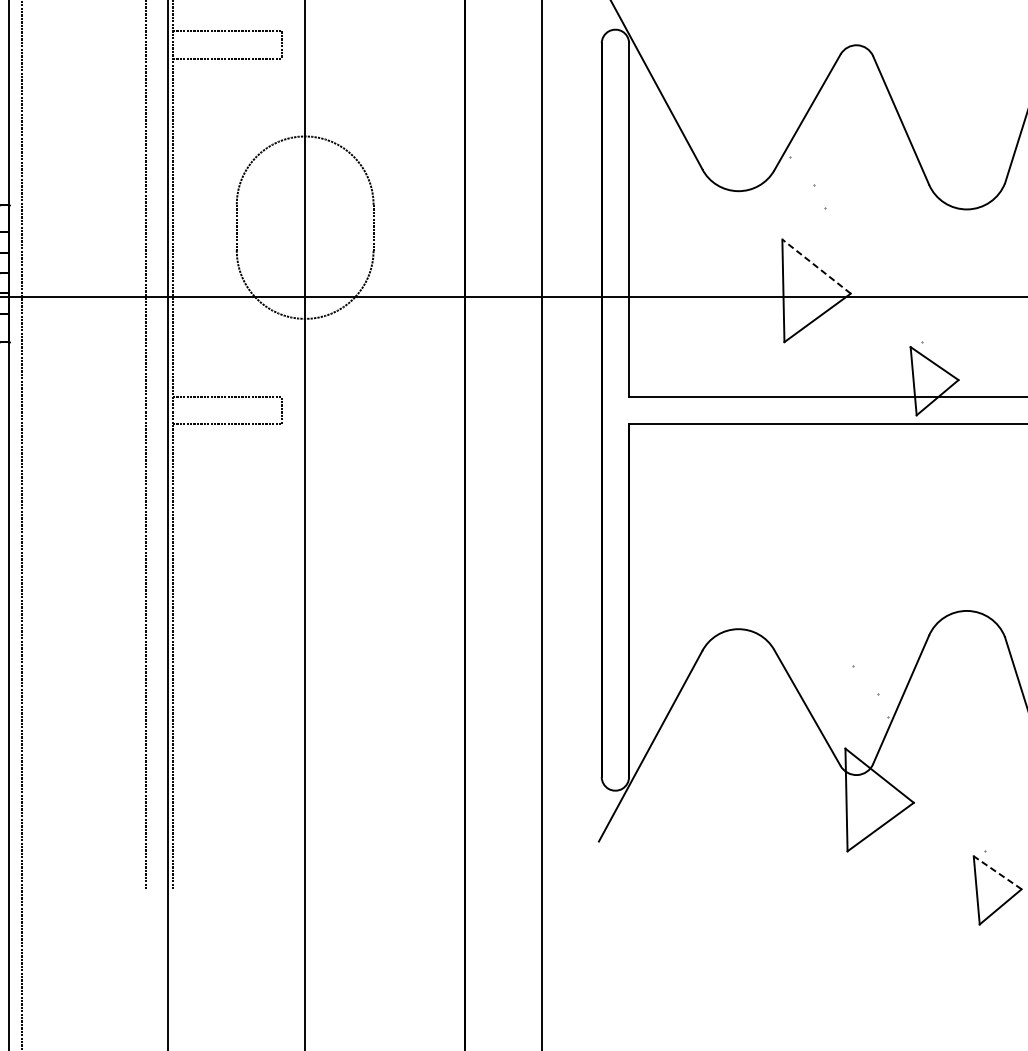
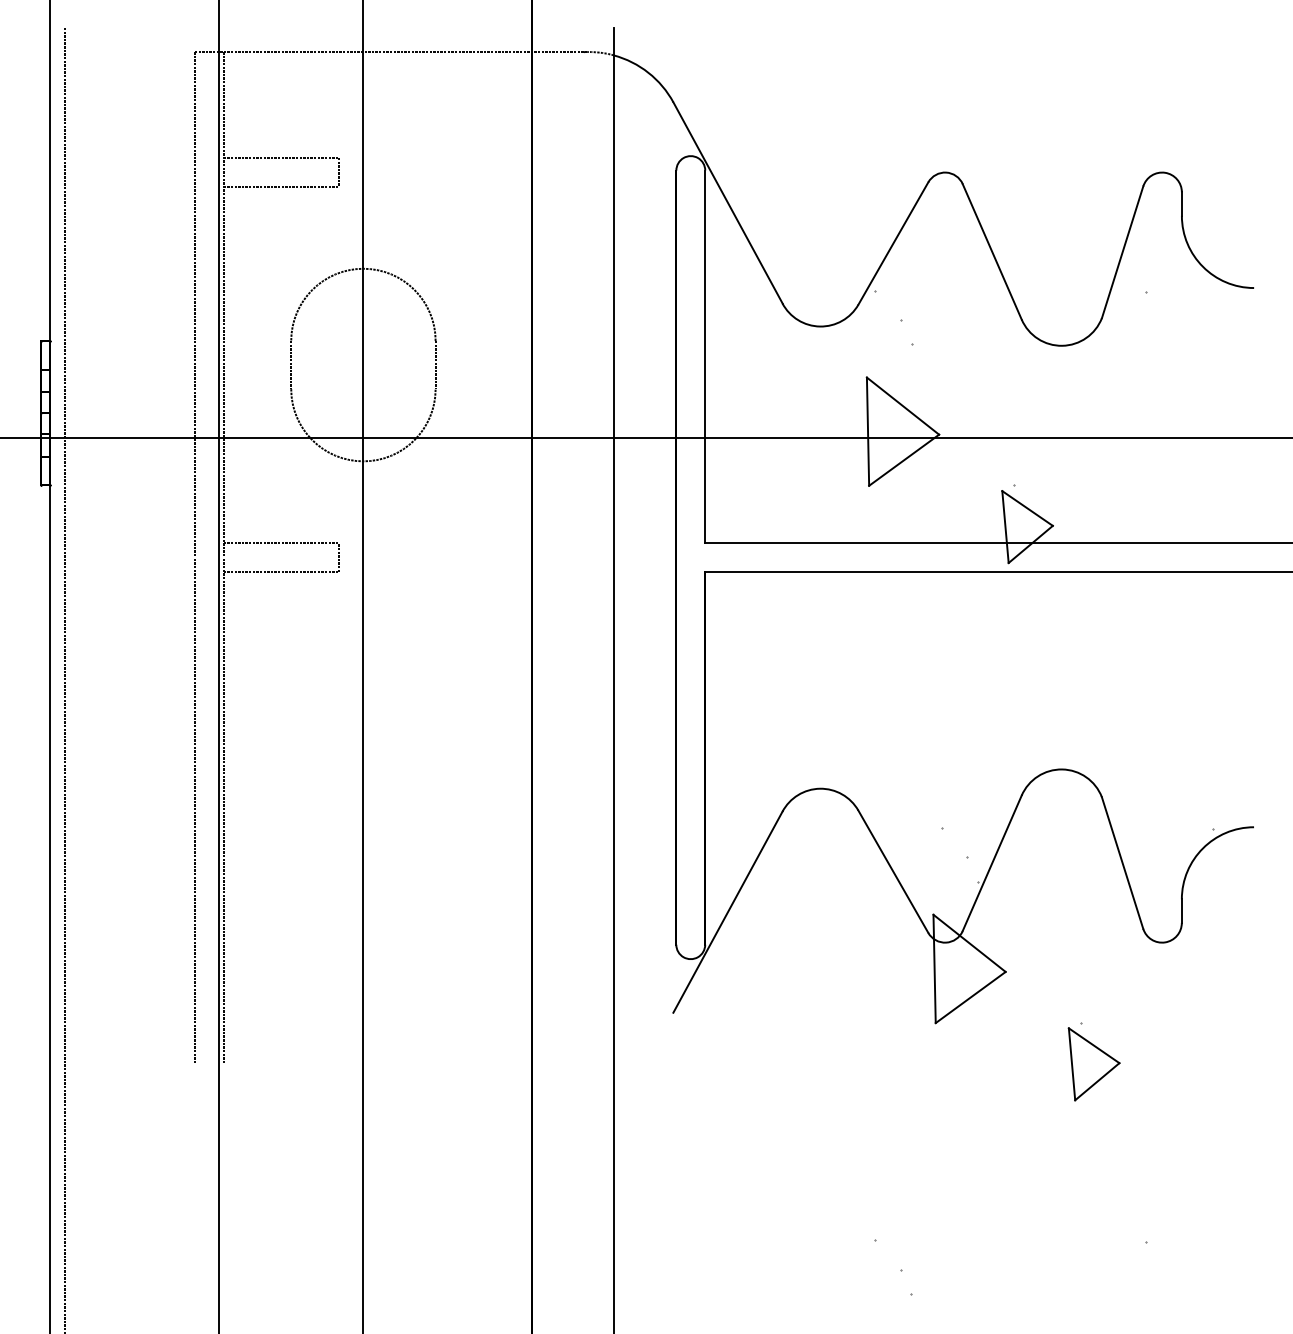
line: (816, 266) -> (902, 405), dashed -> solid
line: (998, 872) -> (1094, 1045), dashed -> solid

